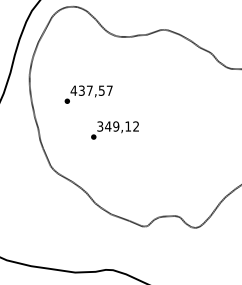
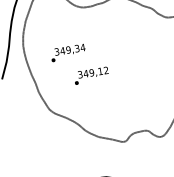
text: (91, 90) -> (69, 49), 437,57 -> 349,34

